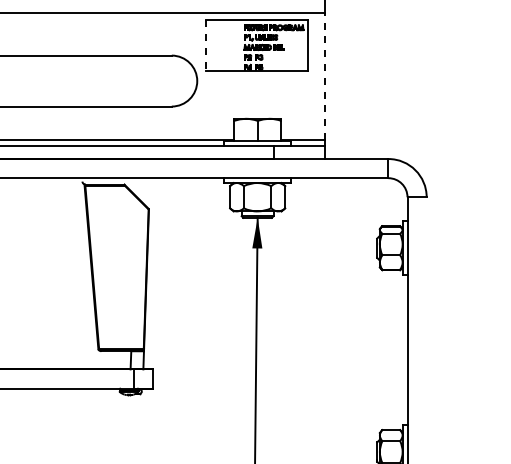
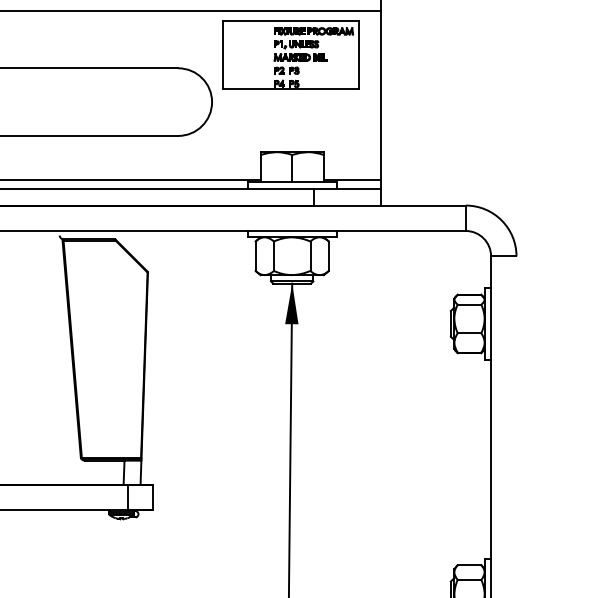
line: (205, 46) -> (223, 56), dashed -> solid
line: (324, 76) -> (380, 96), dashed -> solid

